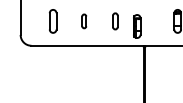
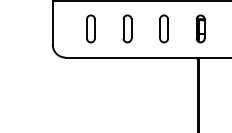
part: (84, 21) -> (127, 28), size x1.67
part: (114, 21) -> (163, 28), size x1.43
part: (137, 26) -> (200, 28), moved

